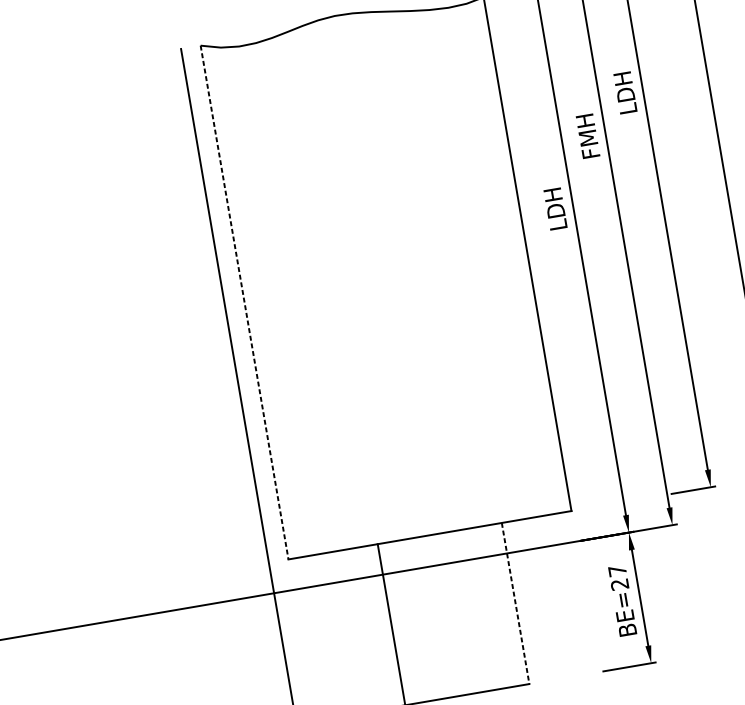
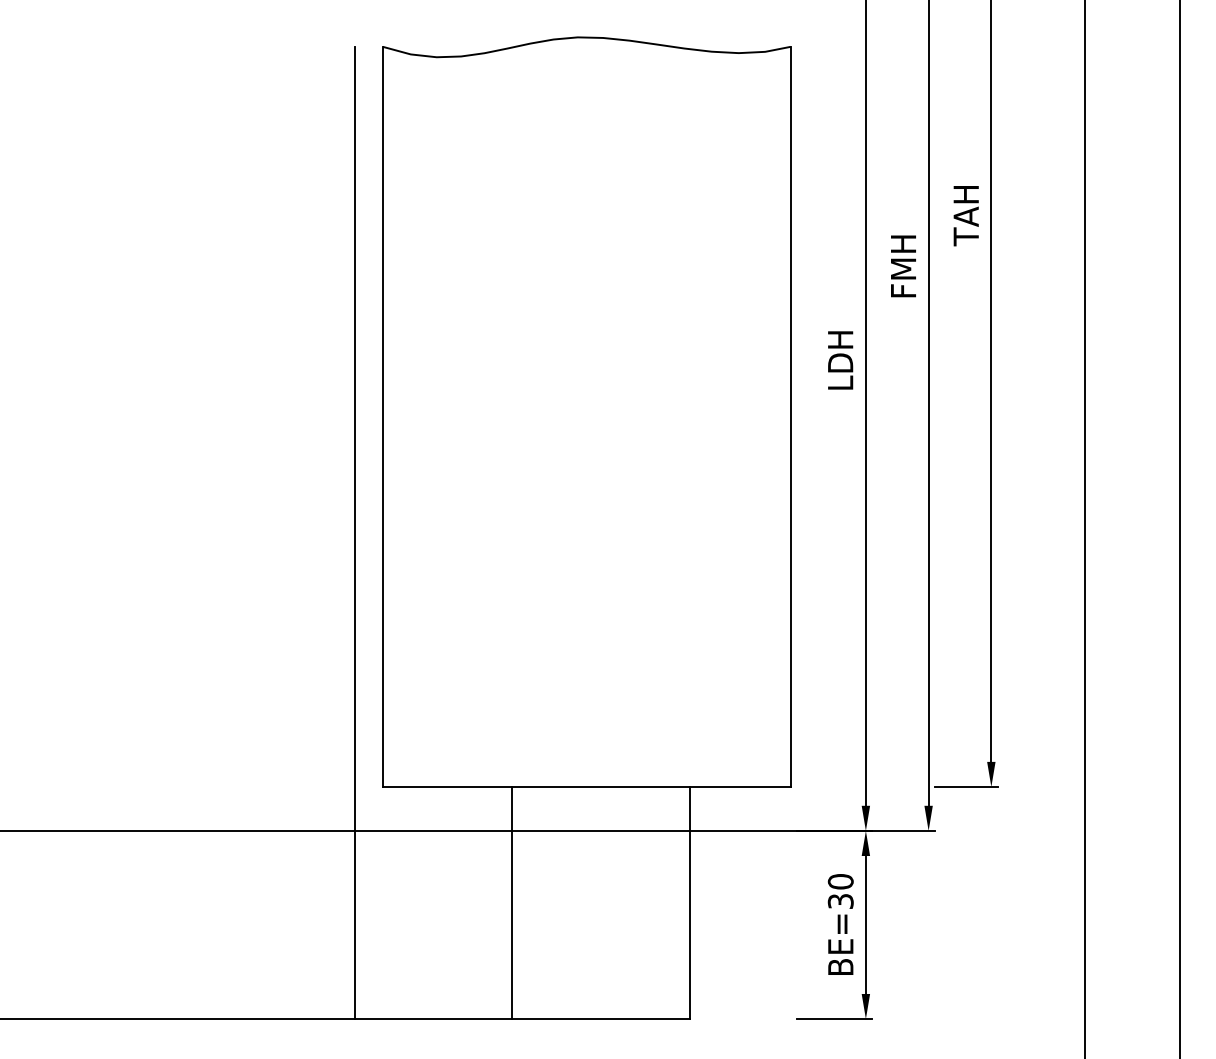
text: (625, 93) -> (965, 215), LDH -> TAH
line: (244, 303) -> (382, 417), dashed -> solid
text: (618, 577) -> (840, 891), BE=27 -> BE=30
line: (515, 603) -> (690, 903), dashed -> solid

